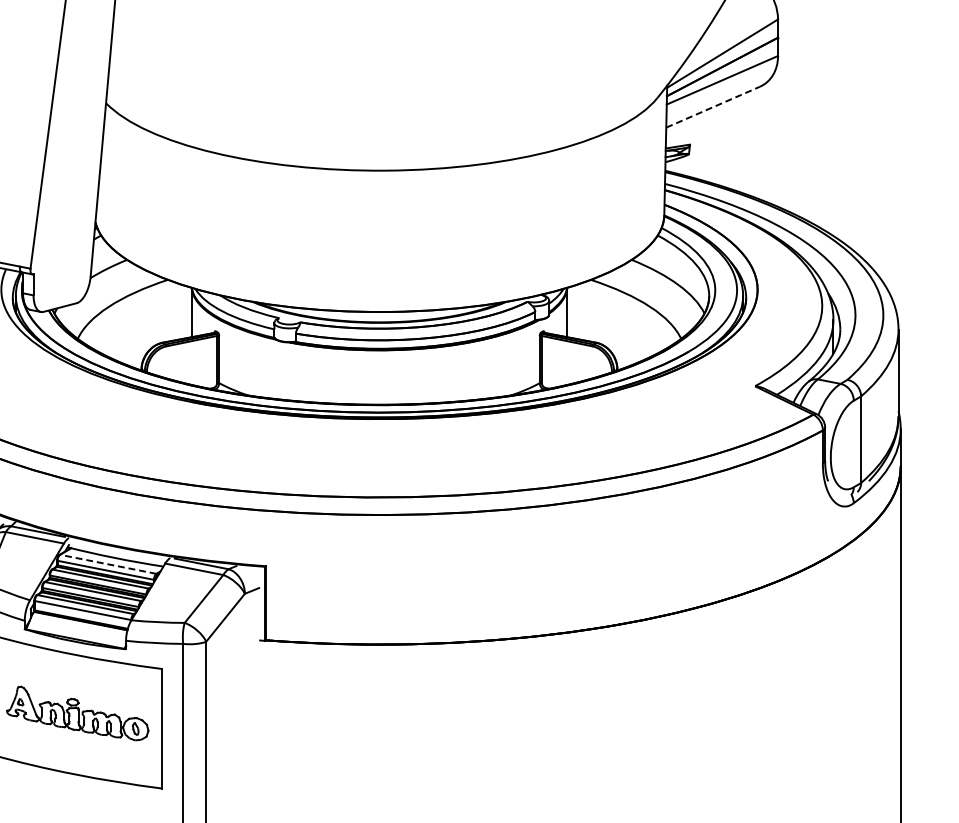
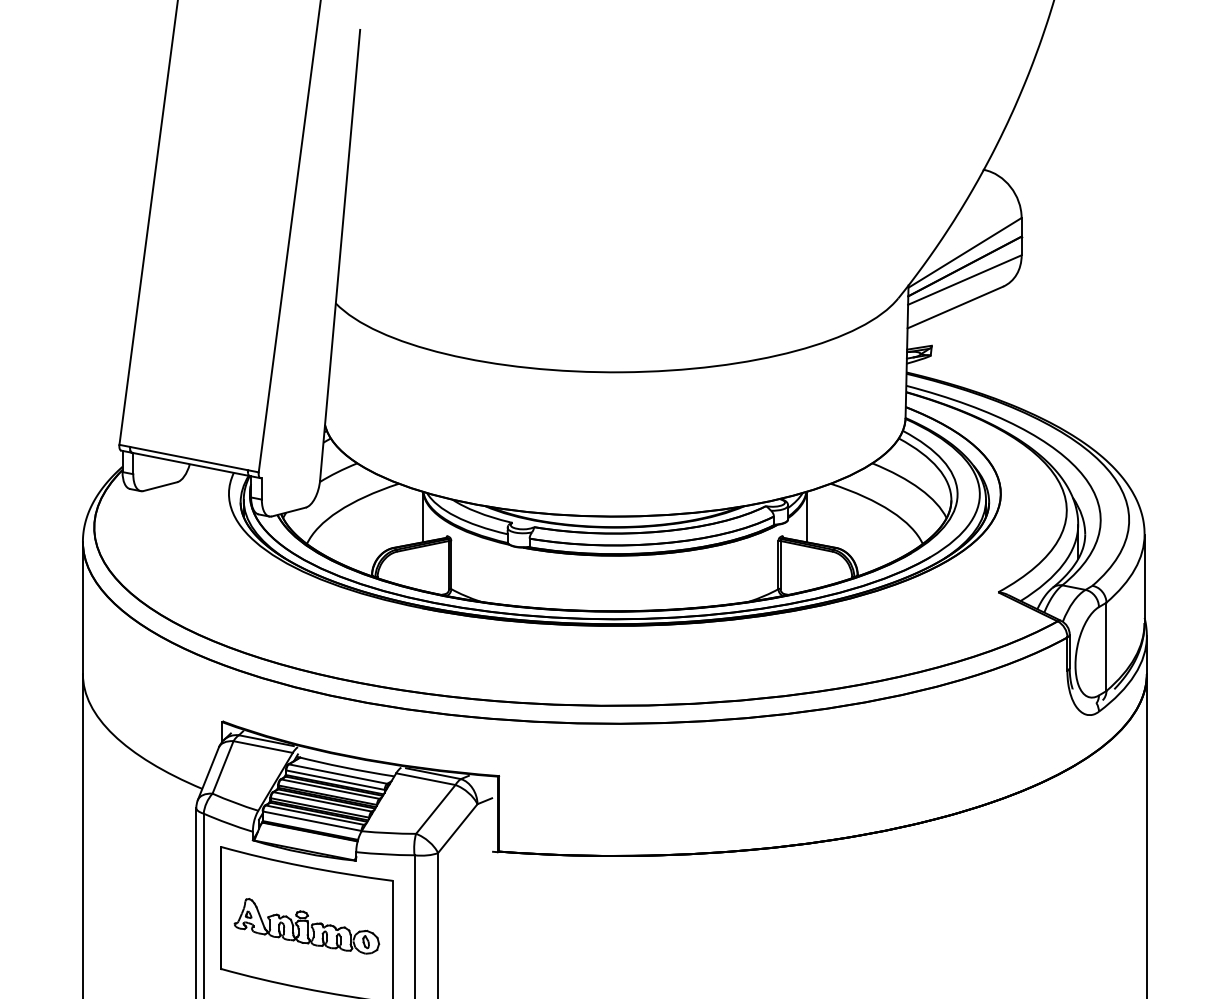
line: (713, 107) -> (955, 307), dashed -> solid
line: (107, 563) -> (337, 773), dashed -> solid

